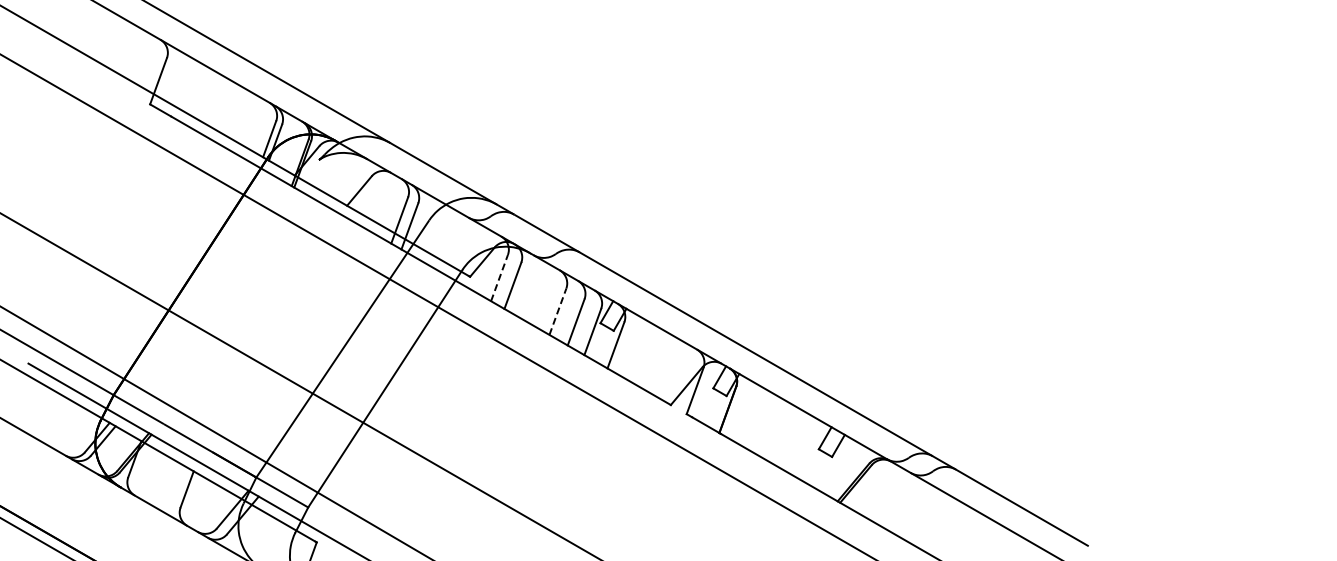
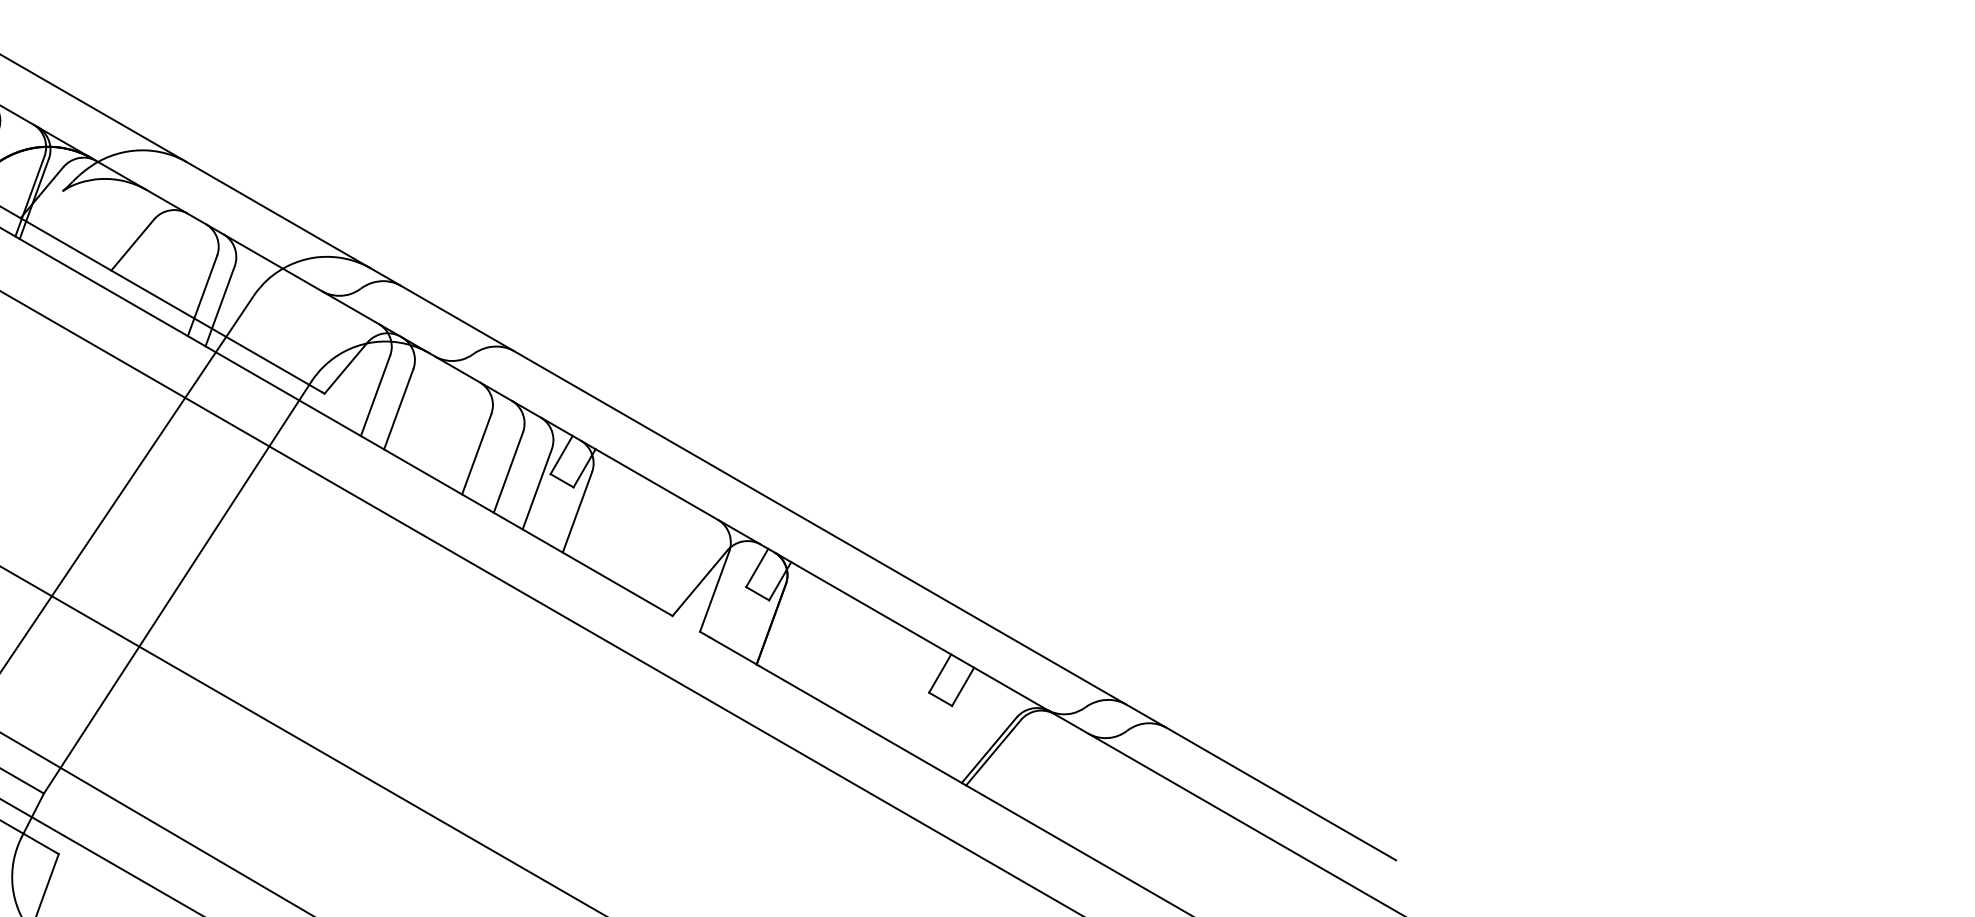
line: (499, 278) -> (375, 396), dashed -> solid
line: (557, 311) -> (476, 453), dashed -> solid

